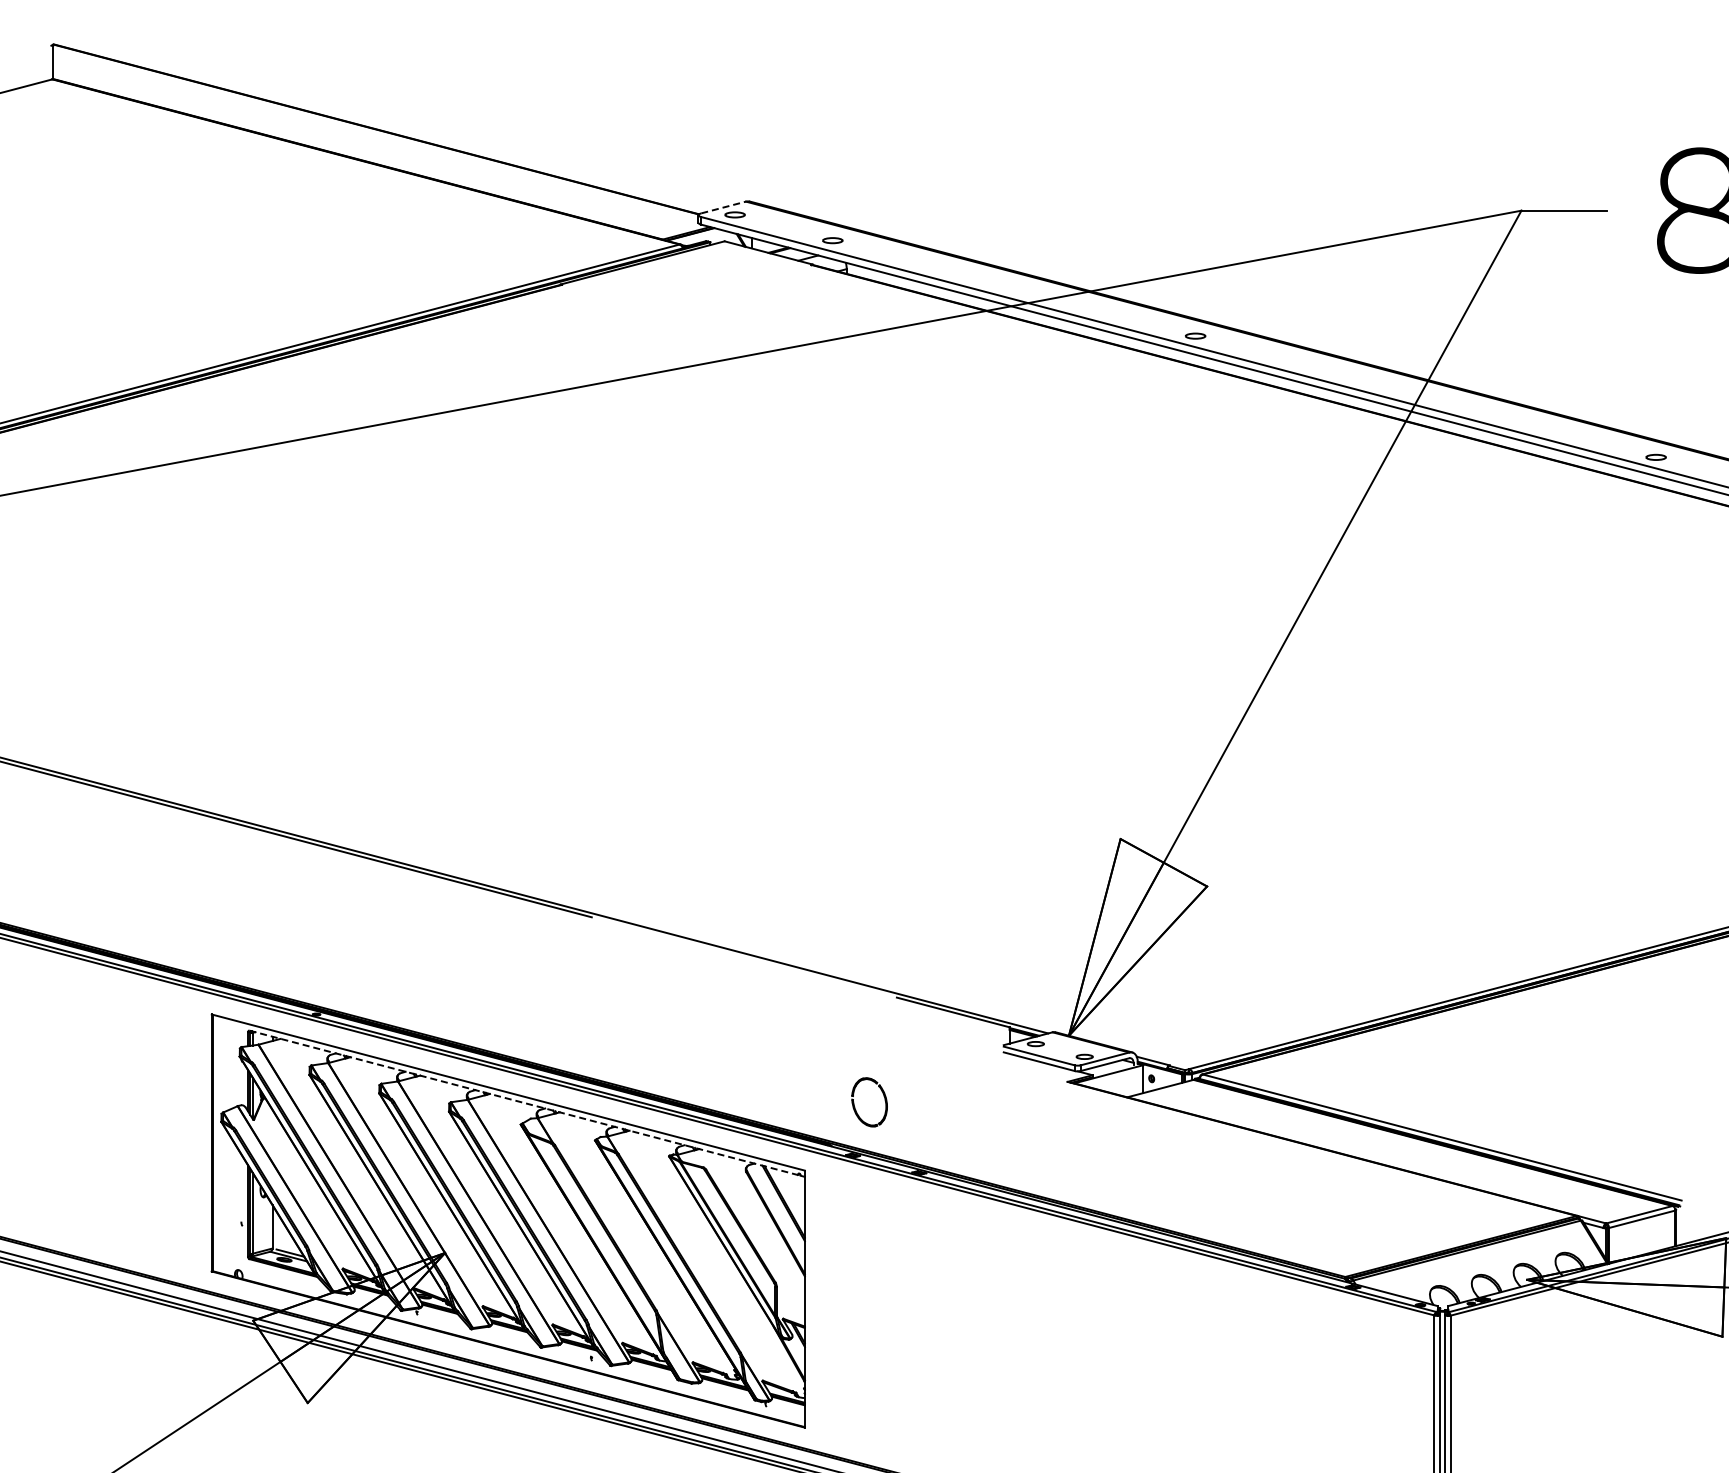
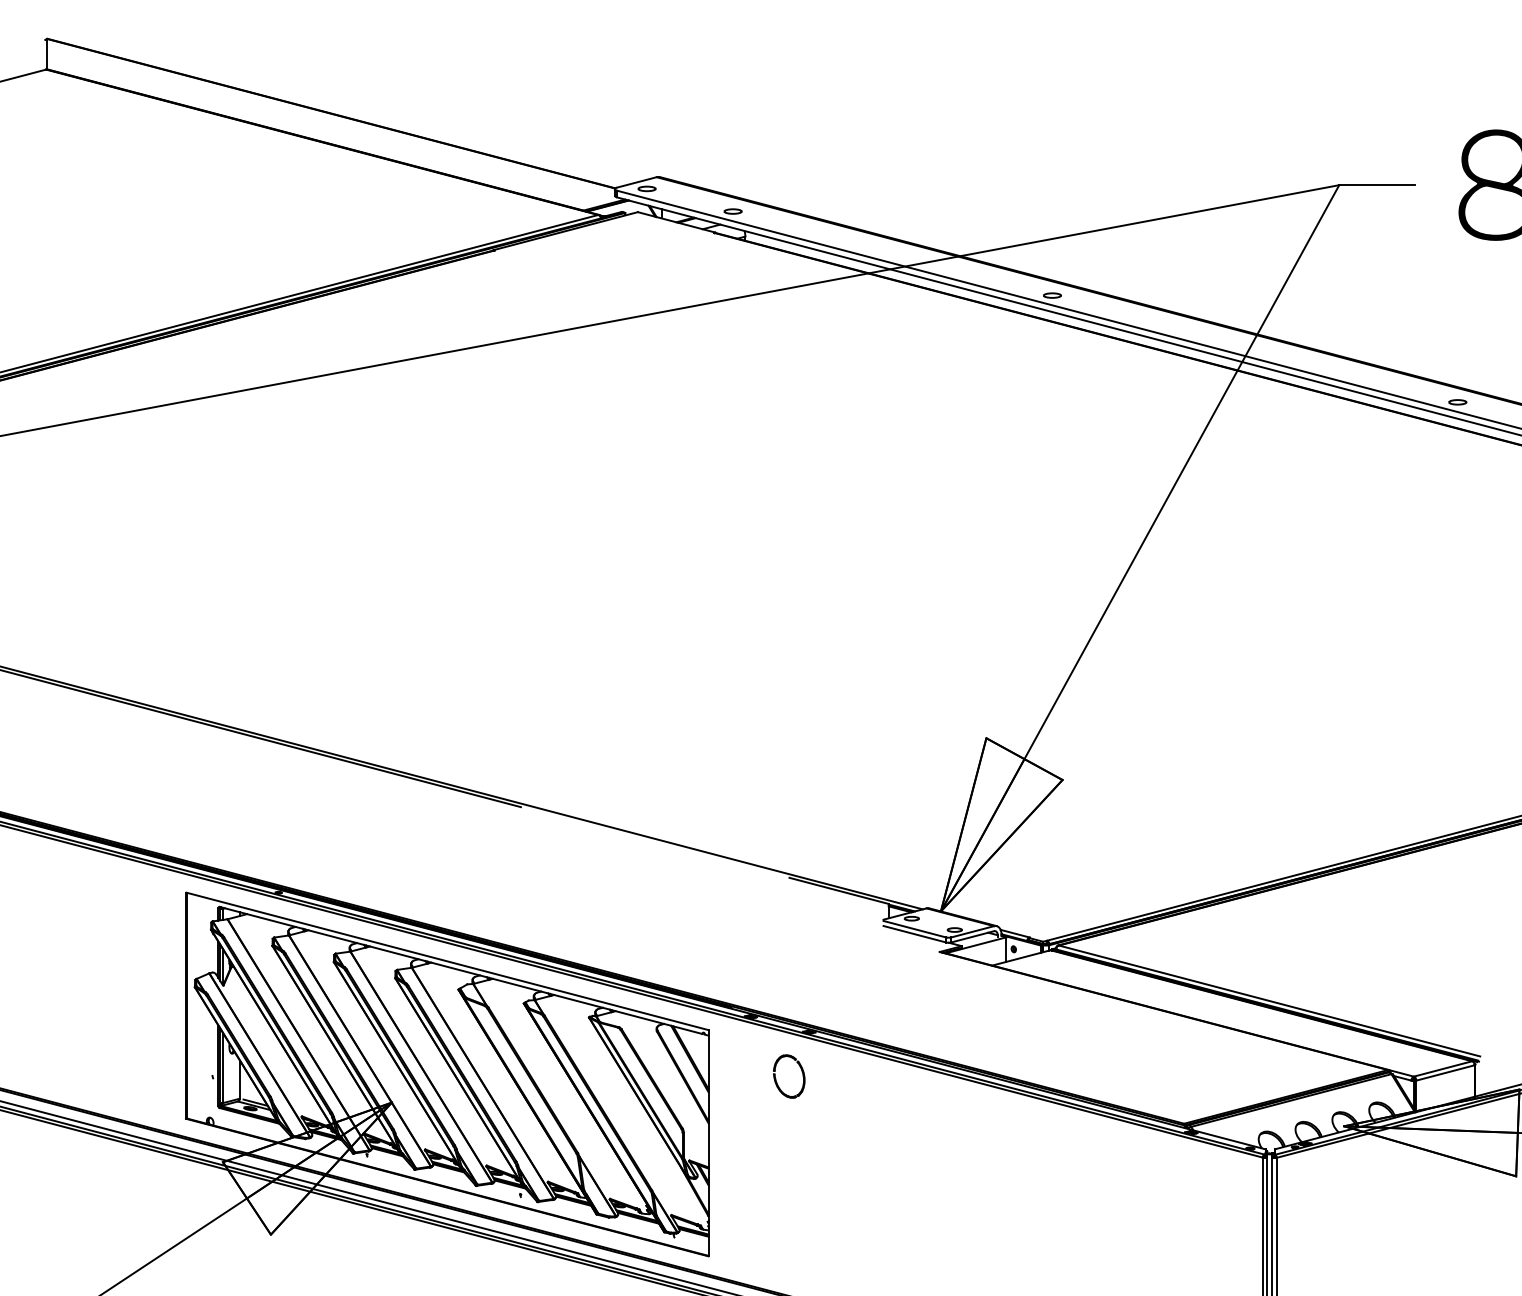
line: (724, 207) -> (637, 182), dashed -> solid
line: (523, 1102) -> (460, 970), dashed -> solid
part: (855, 1107) -> (776, 1081), moved

